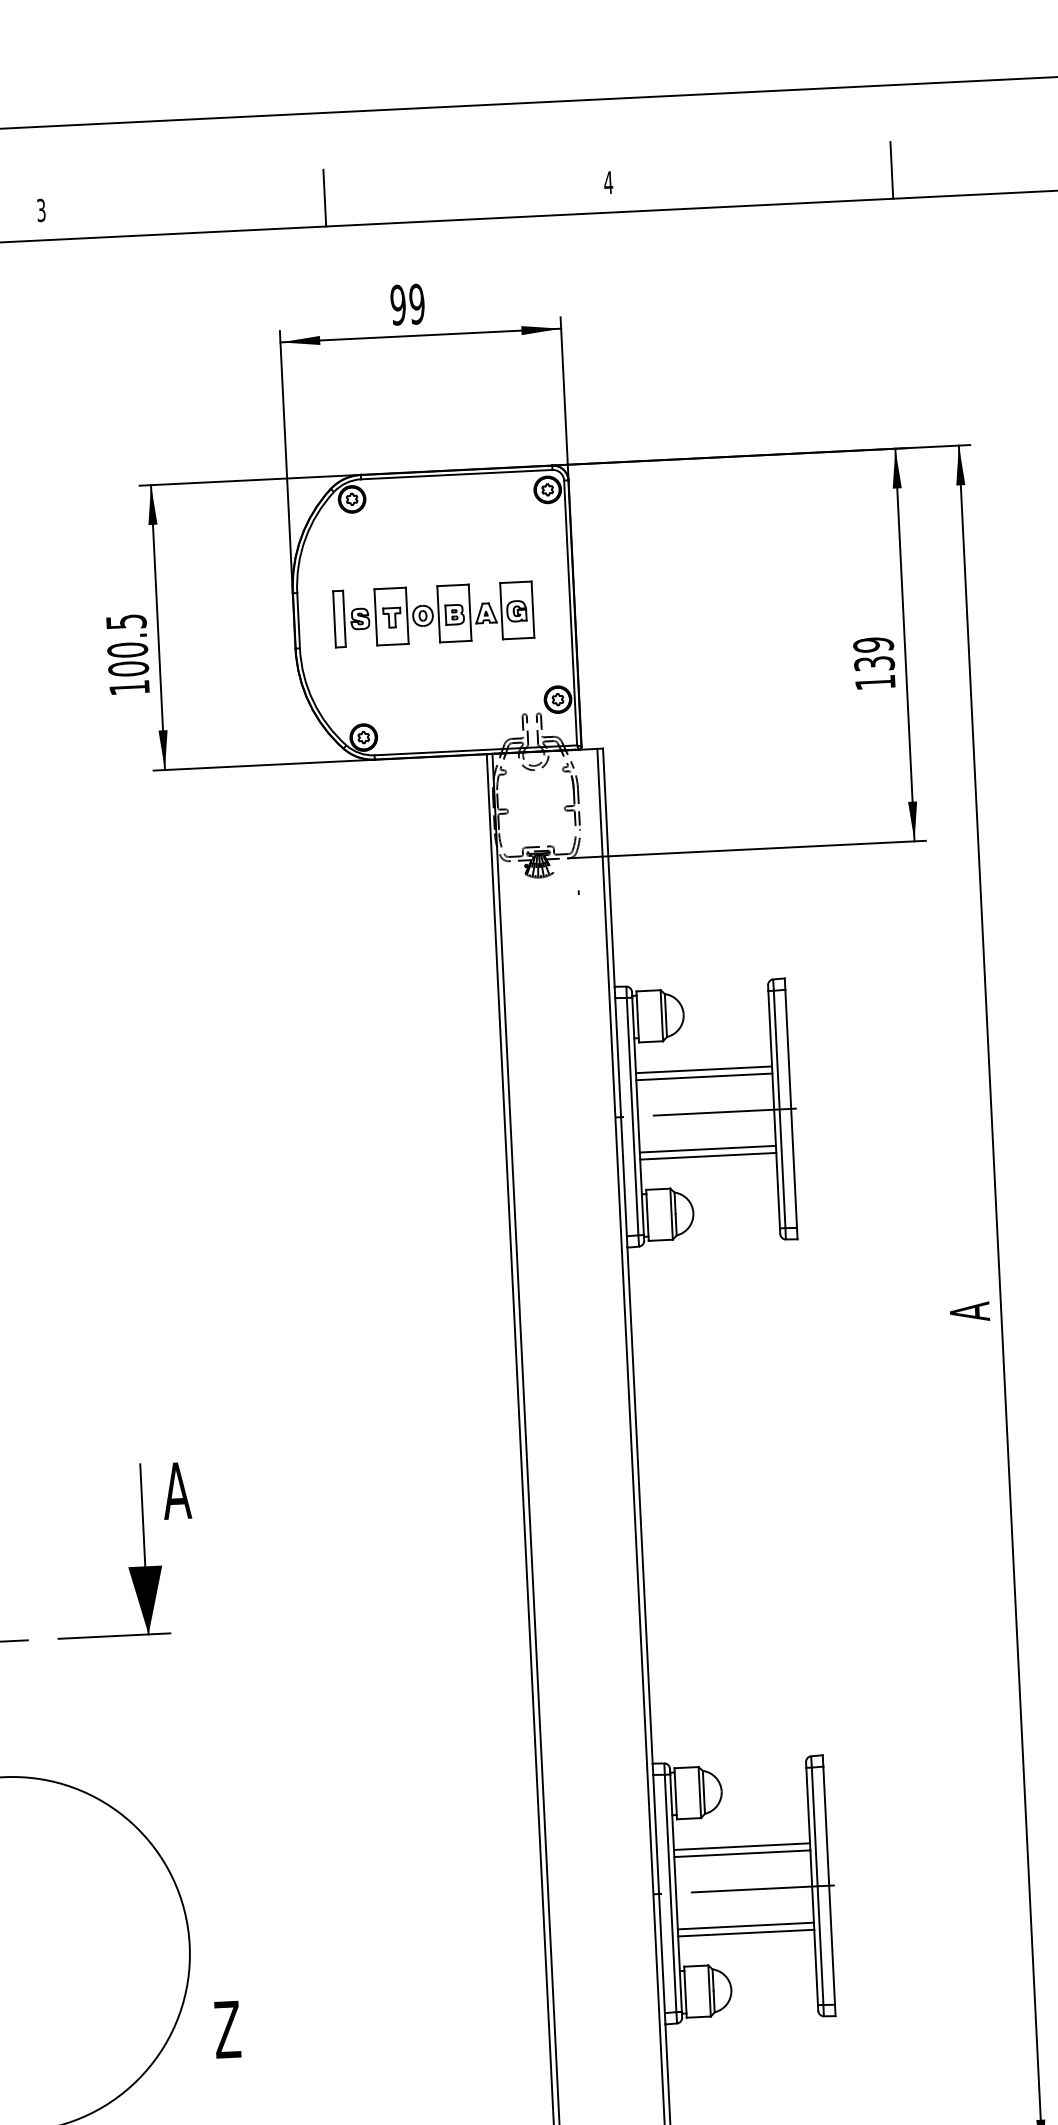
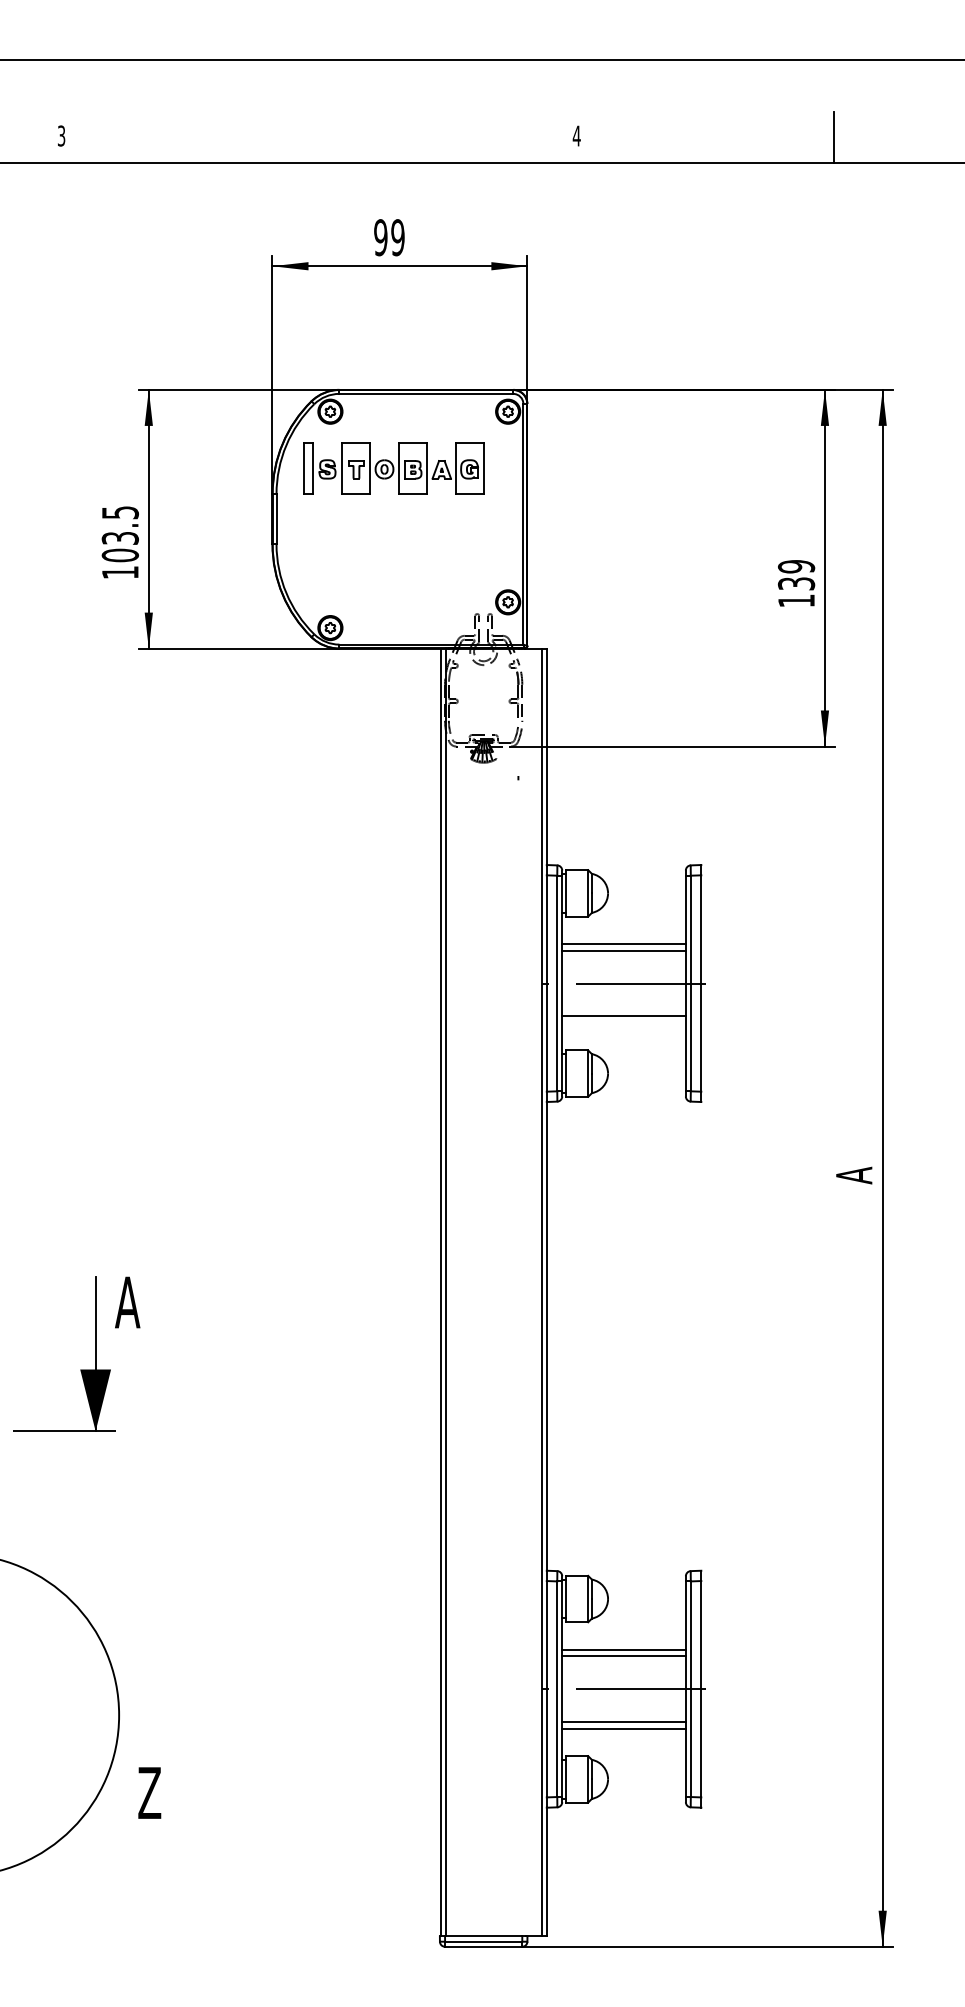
line: (325, 198) -> (319, 137), removed
part: (432, 614) -> (393, 468), moved
text: (126, 650) -> (119, 538), 100.5 -> 103.5
line: (707, 1155) -> (623, 1022), removed

